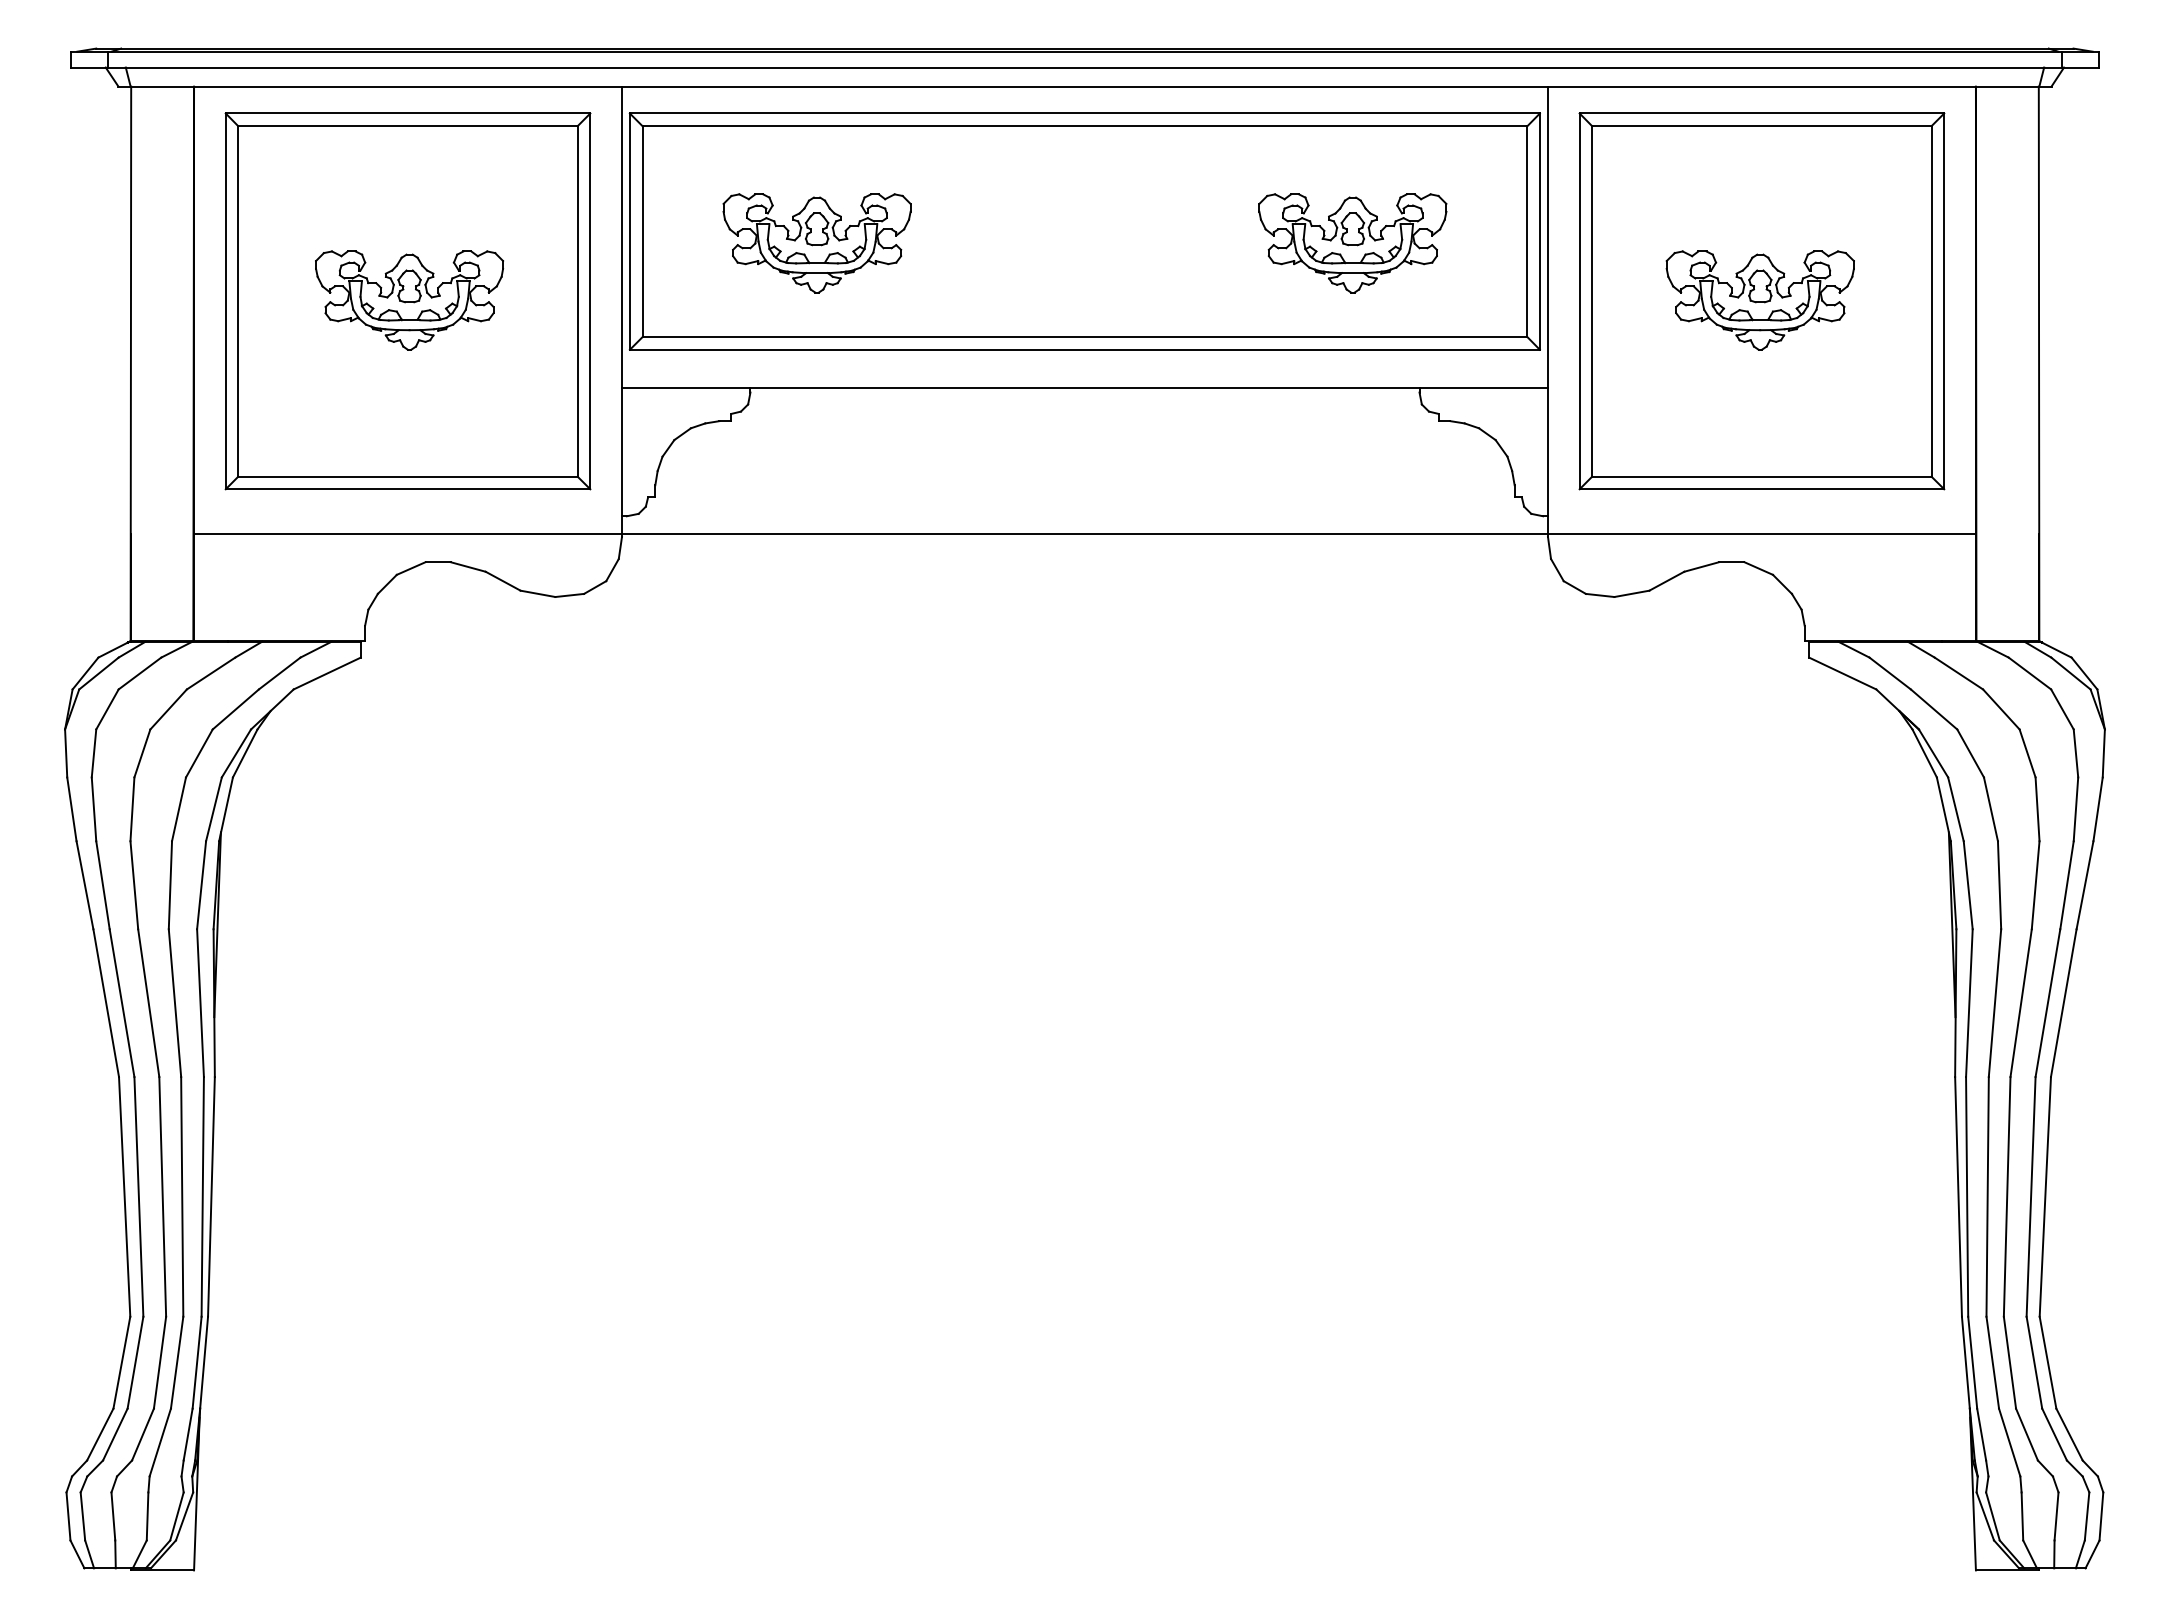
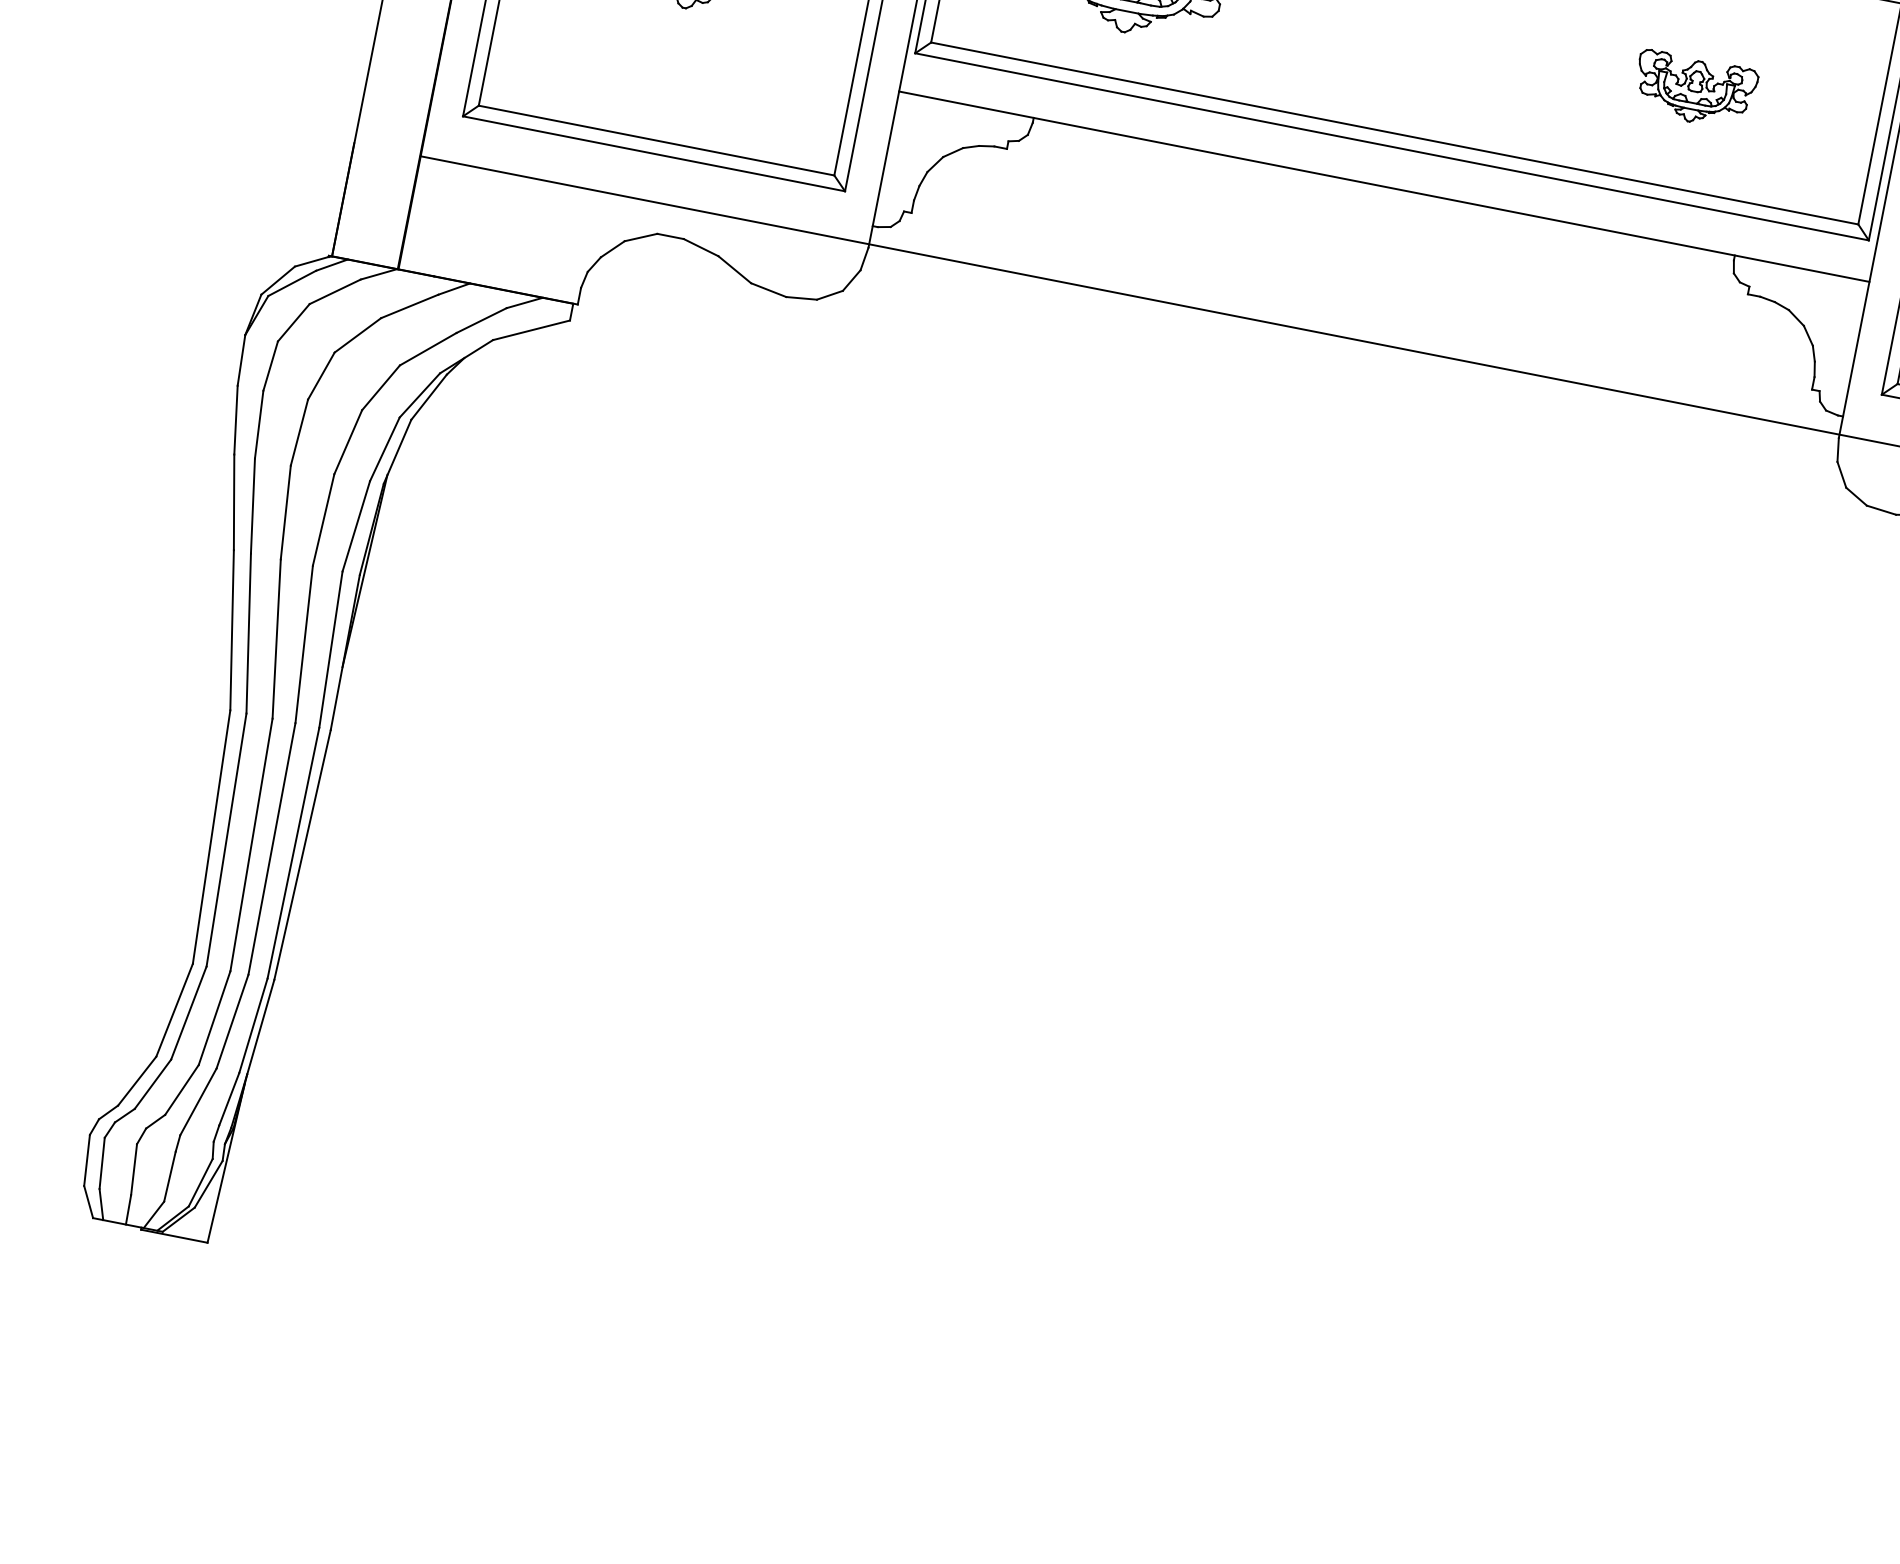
part: (1352, 243) -> (1694, 90), size x0.6

